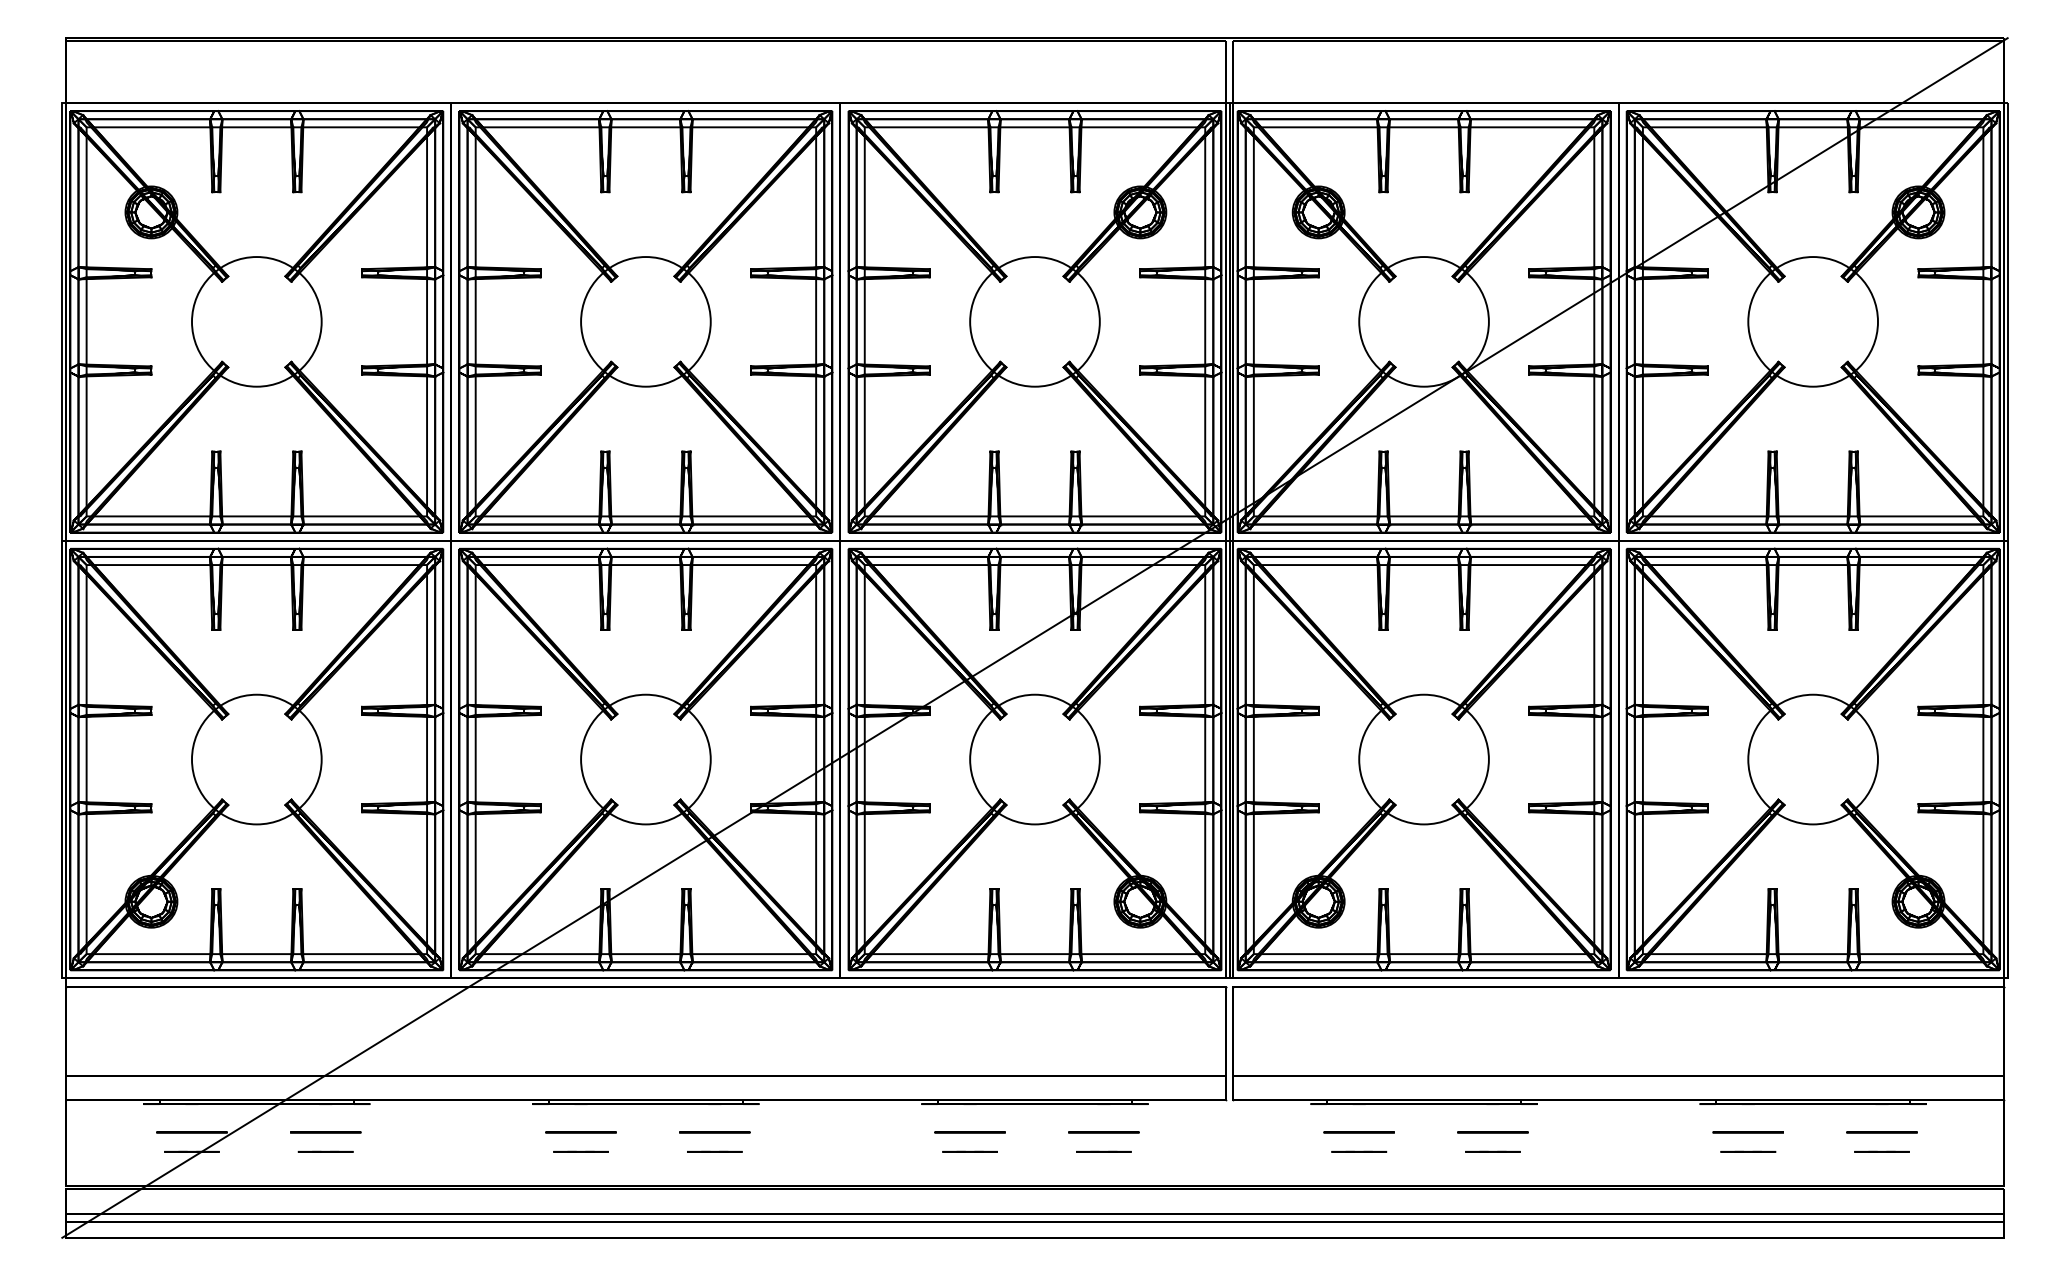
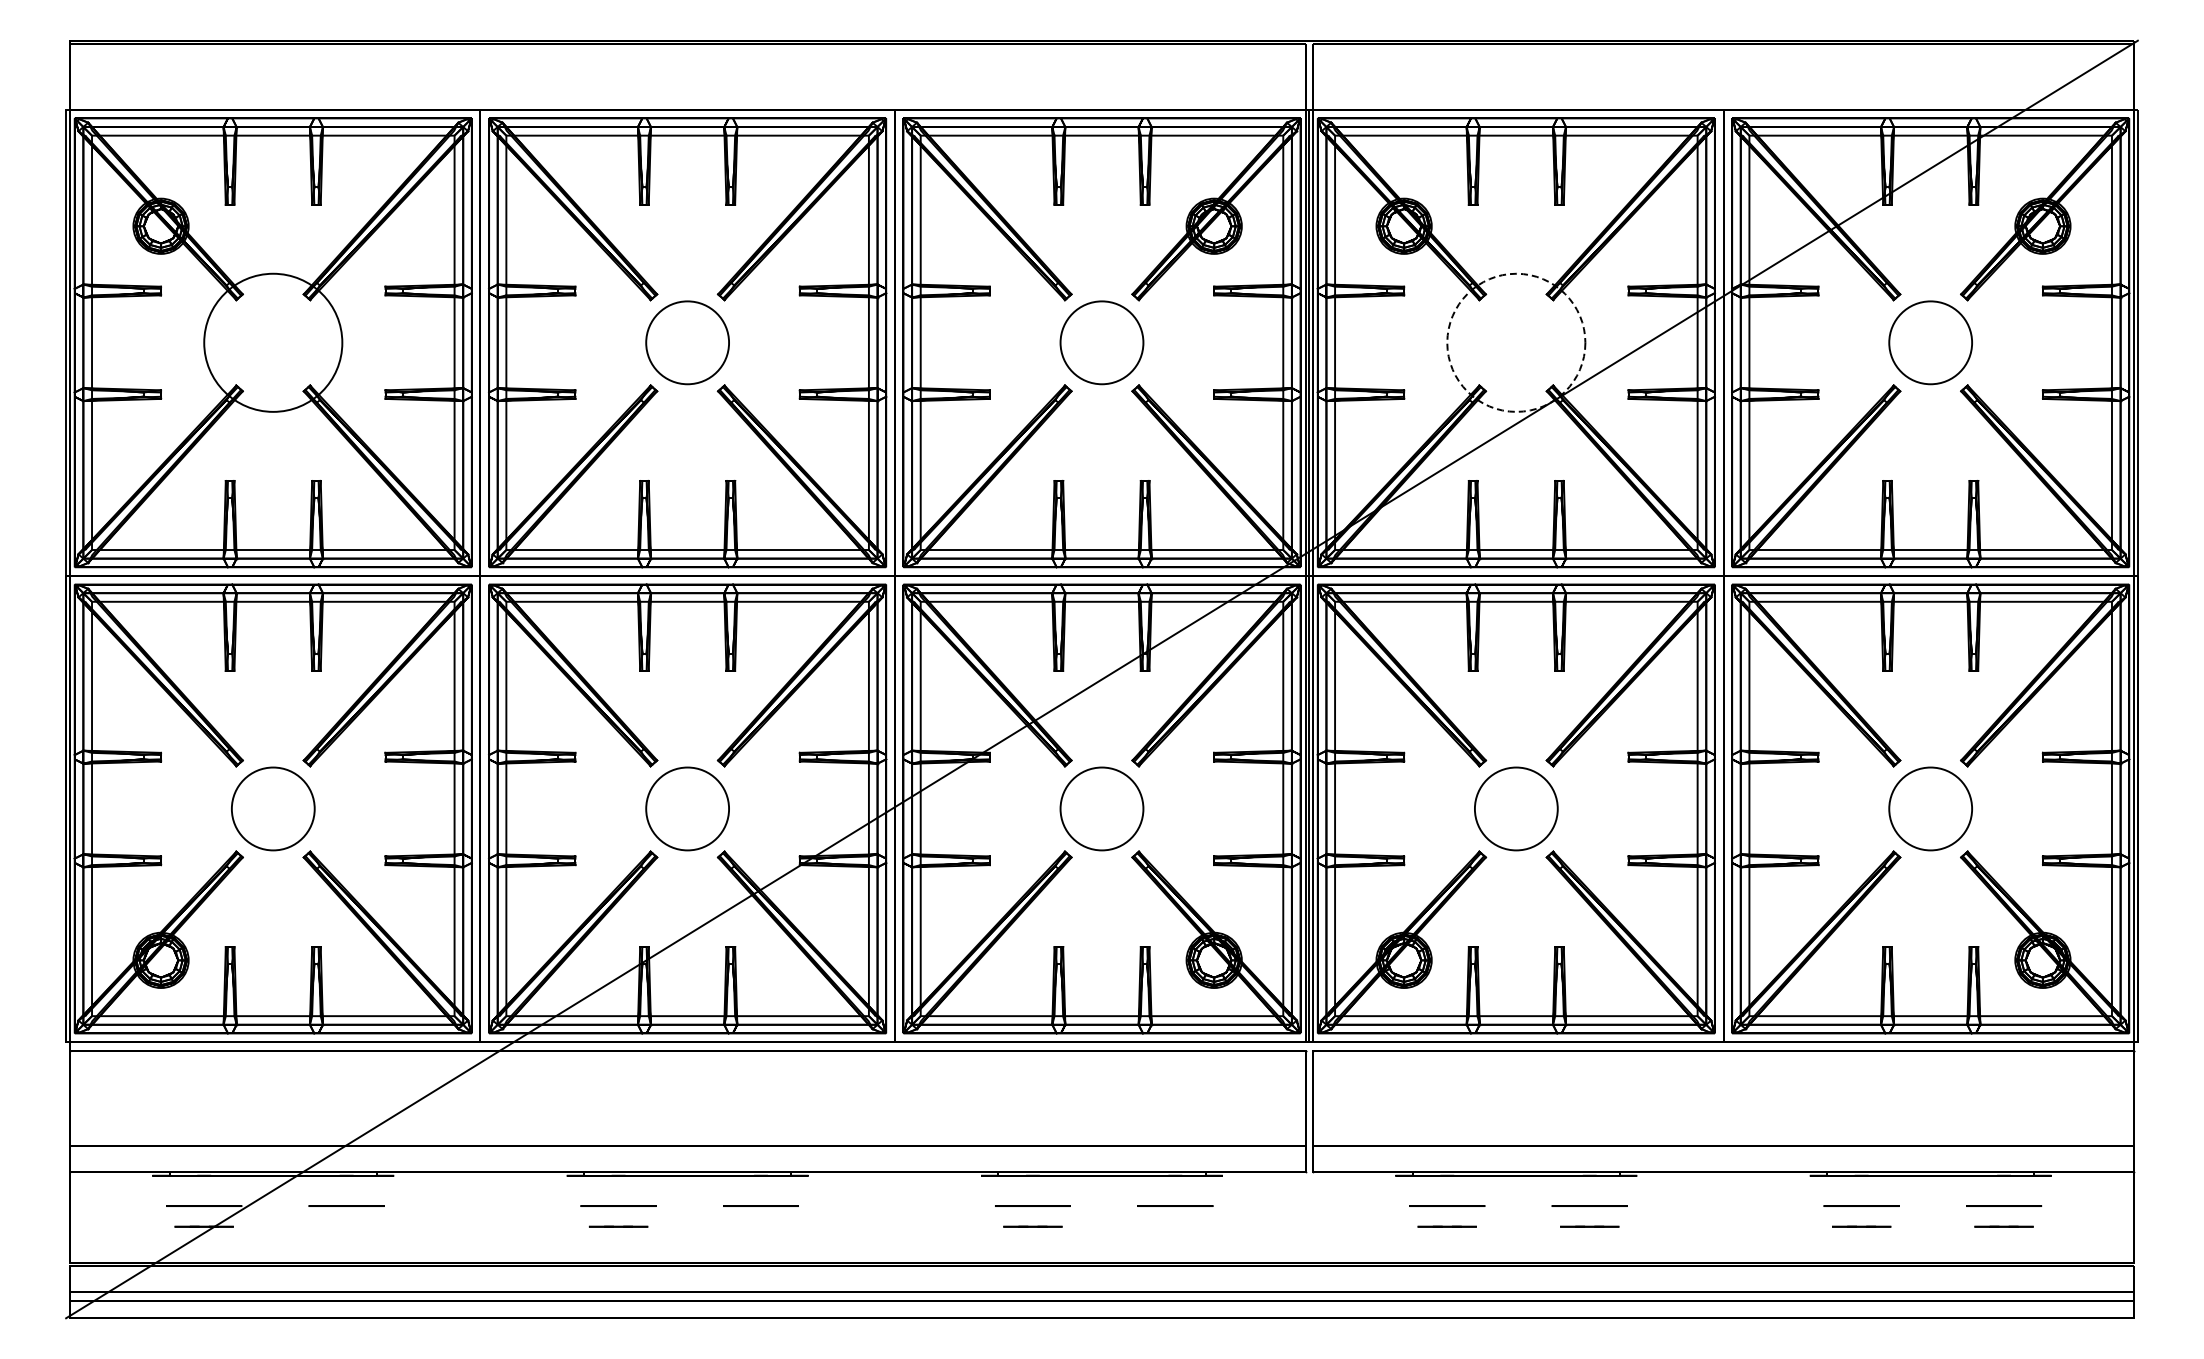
circle: (645, 321) -> (687, 342), size x0.6
circle: (1034, 321) -> (1101, 342), size x0.6
circle: (1424, 321) -> (1516, 342), solid -> dashed
circle: (1812, 321) -> (1930, 342), size x0.6
circle: (257, 759) -> (273, 808), size x0.6
circle: (645, 759) -> (687, 808), size x0.6
circle: (1034, 759) -> (1101, 808), size x0.6
circle: (1424, 759) -> (1516, 808), size x0.6
circle: (1812, 759) -> (1930, 808), size x0.6
line: (325, 1151) -> (346, 1226), removed
line: (714, 1151) -> (760, 1226), removed
line: (1103, 1151) -> (1174, 1226), removed

